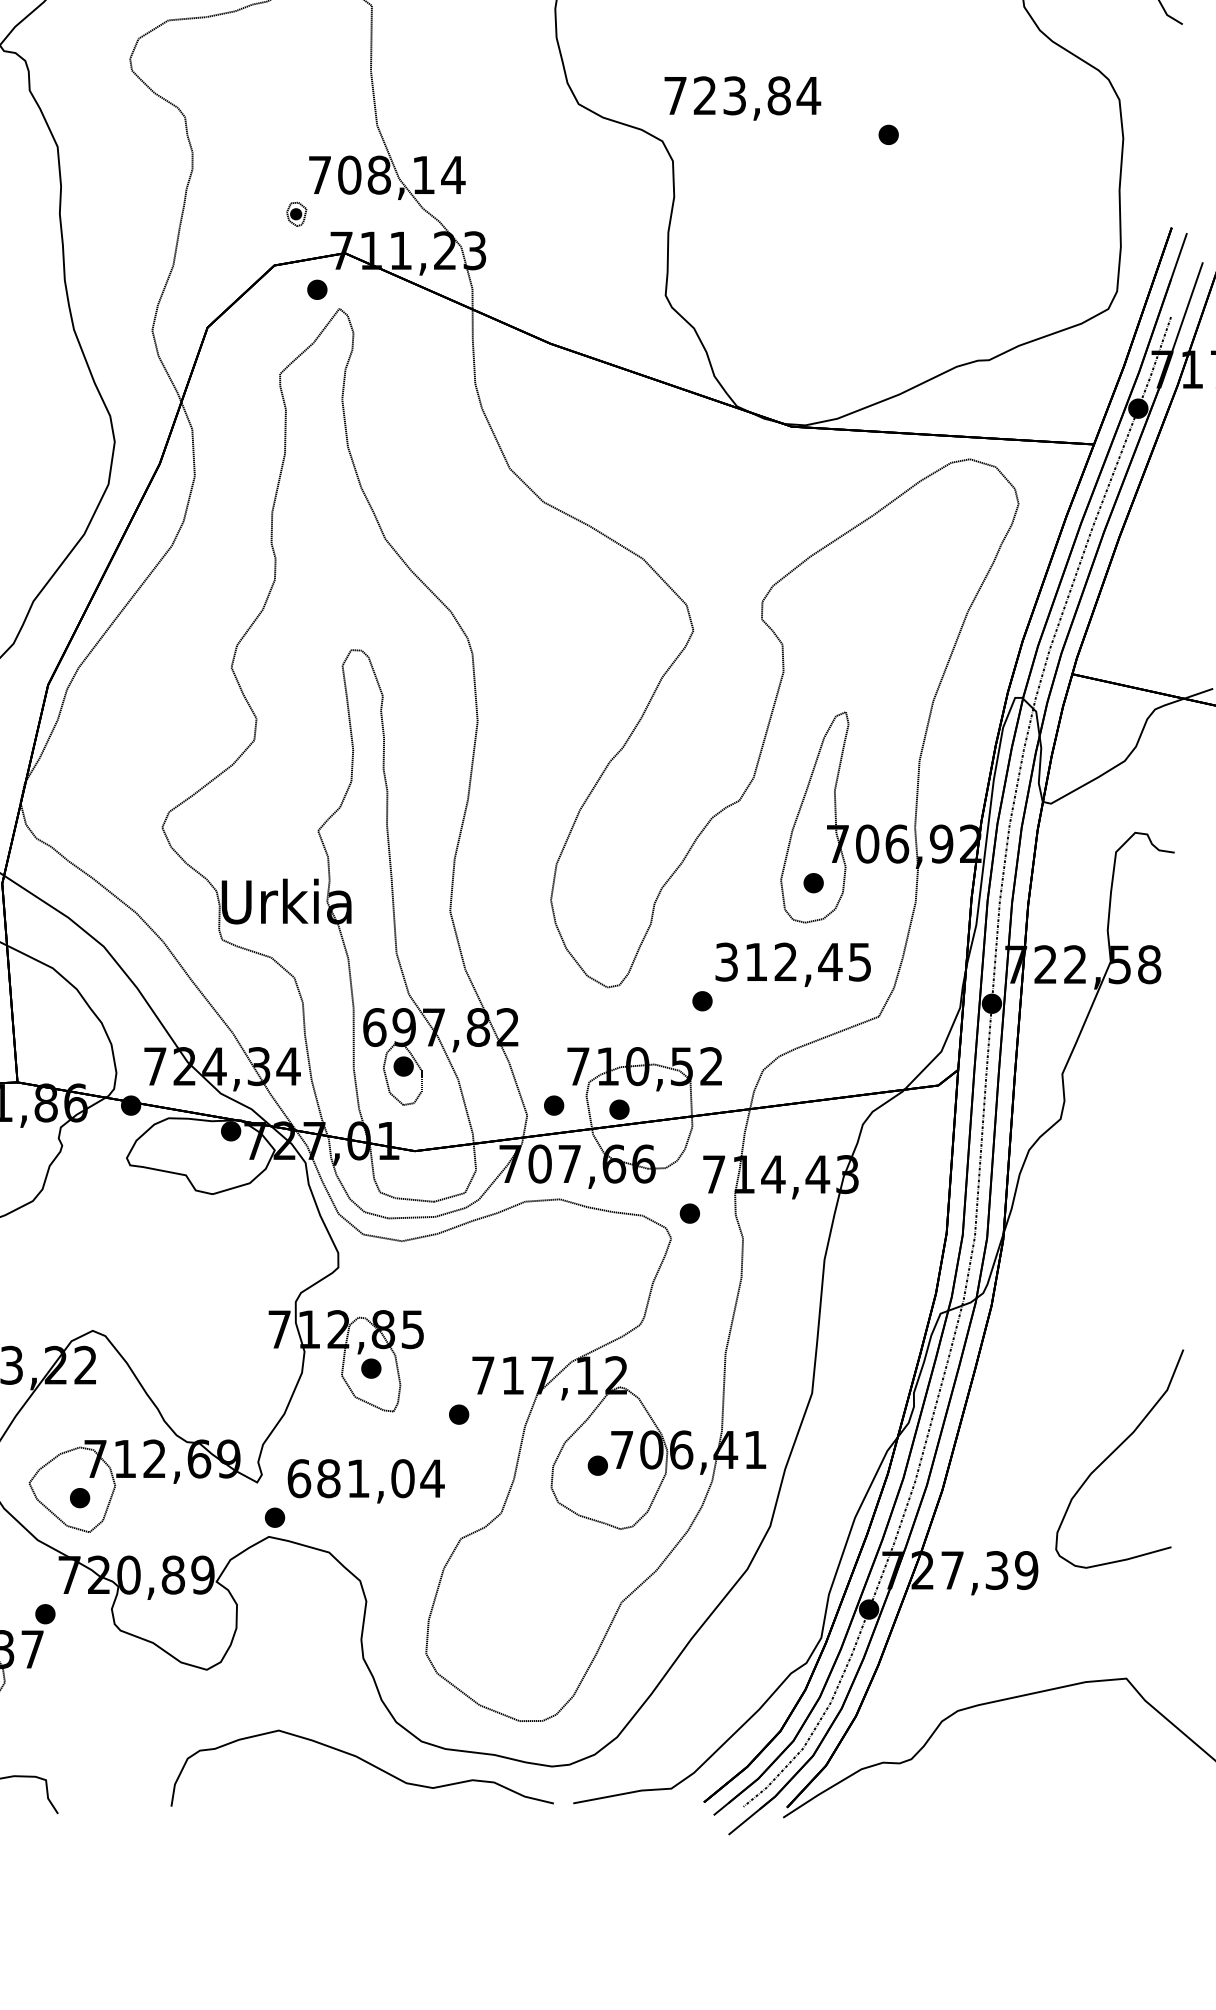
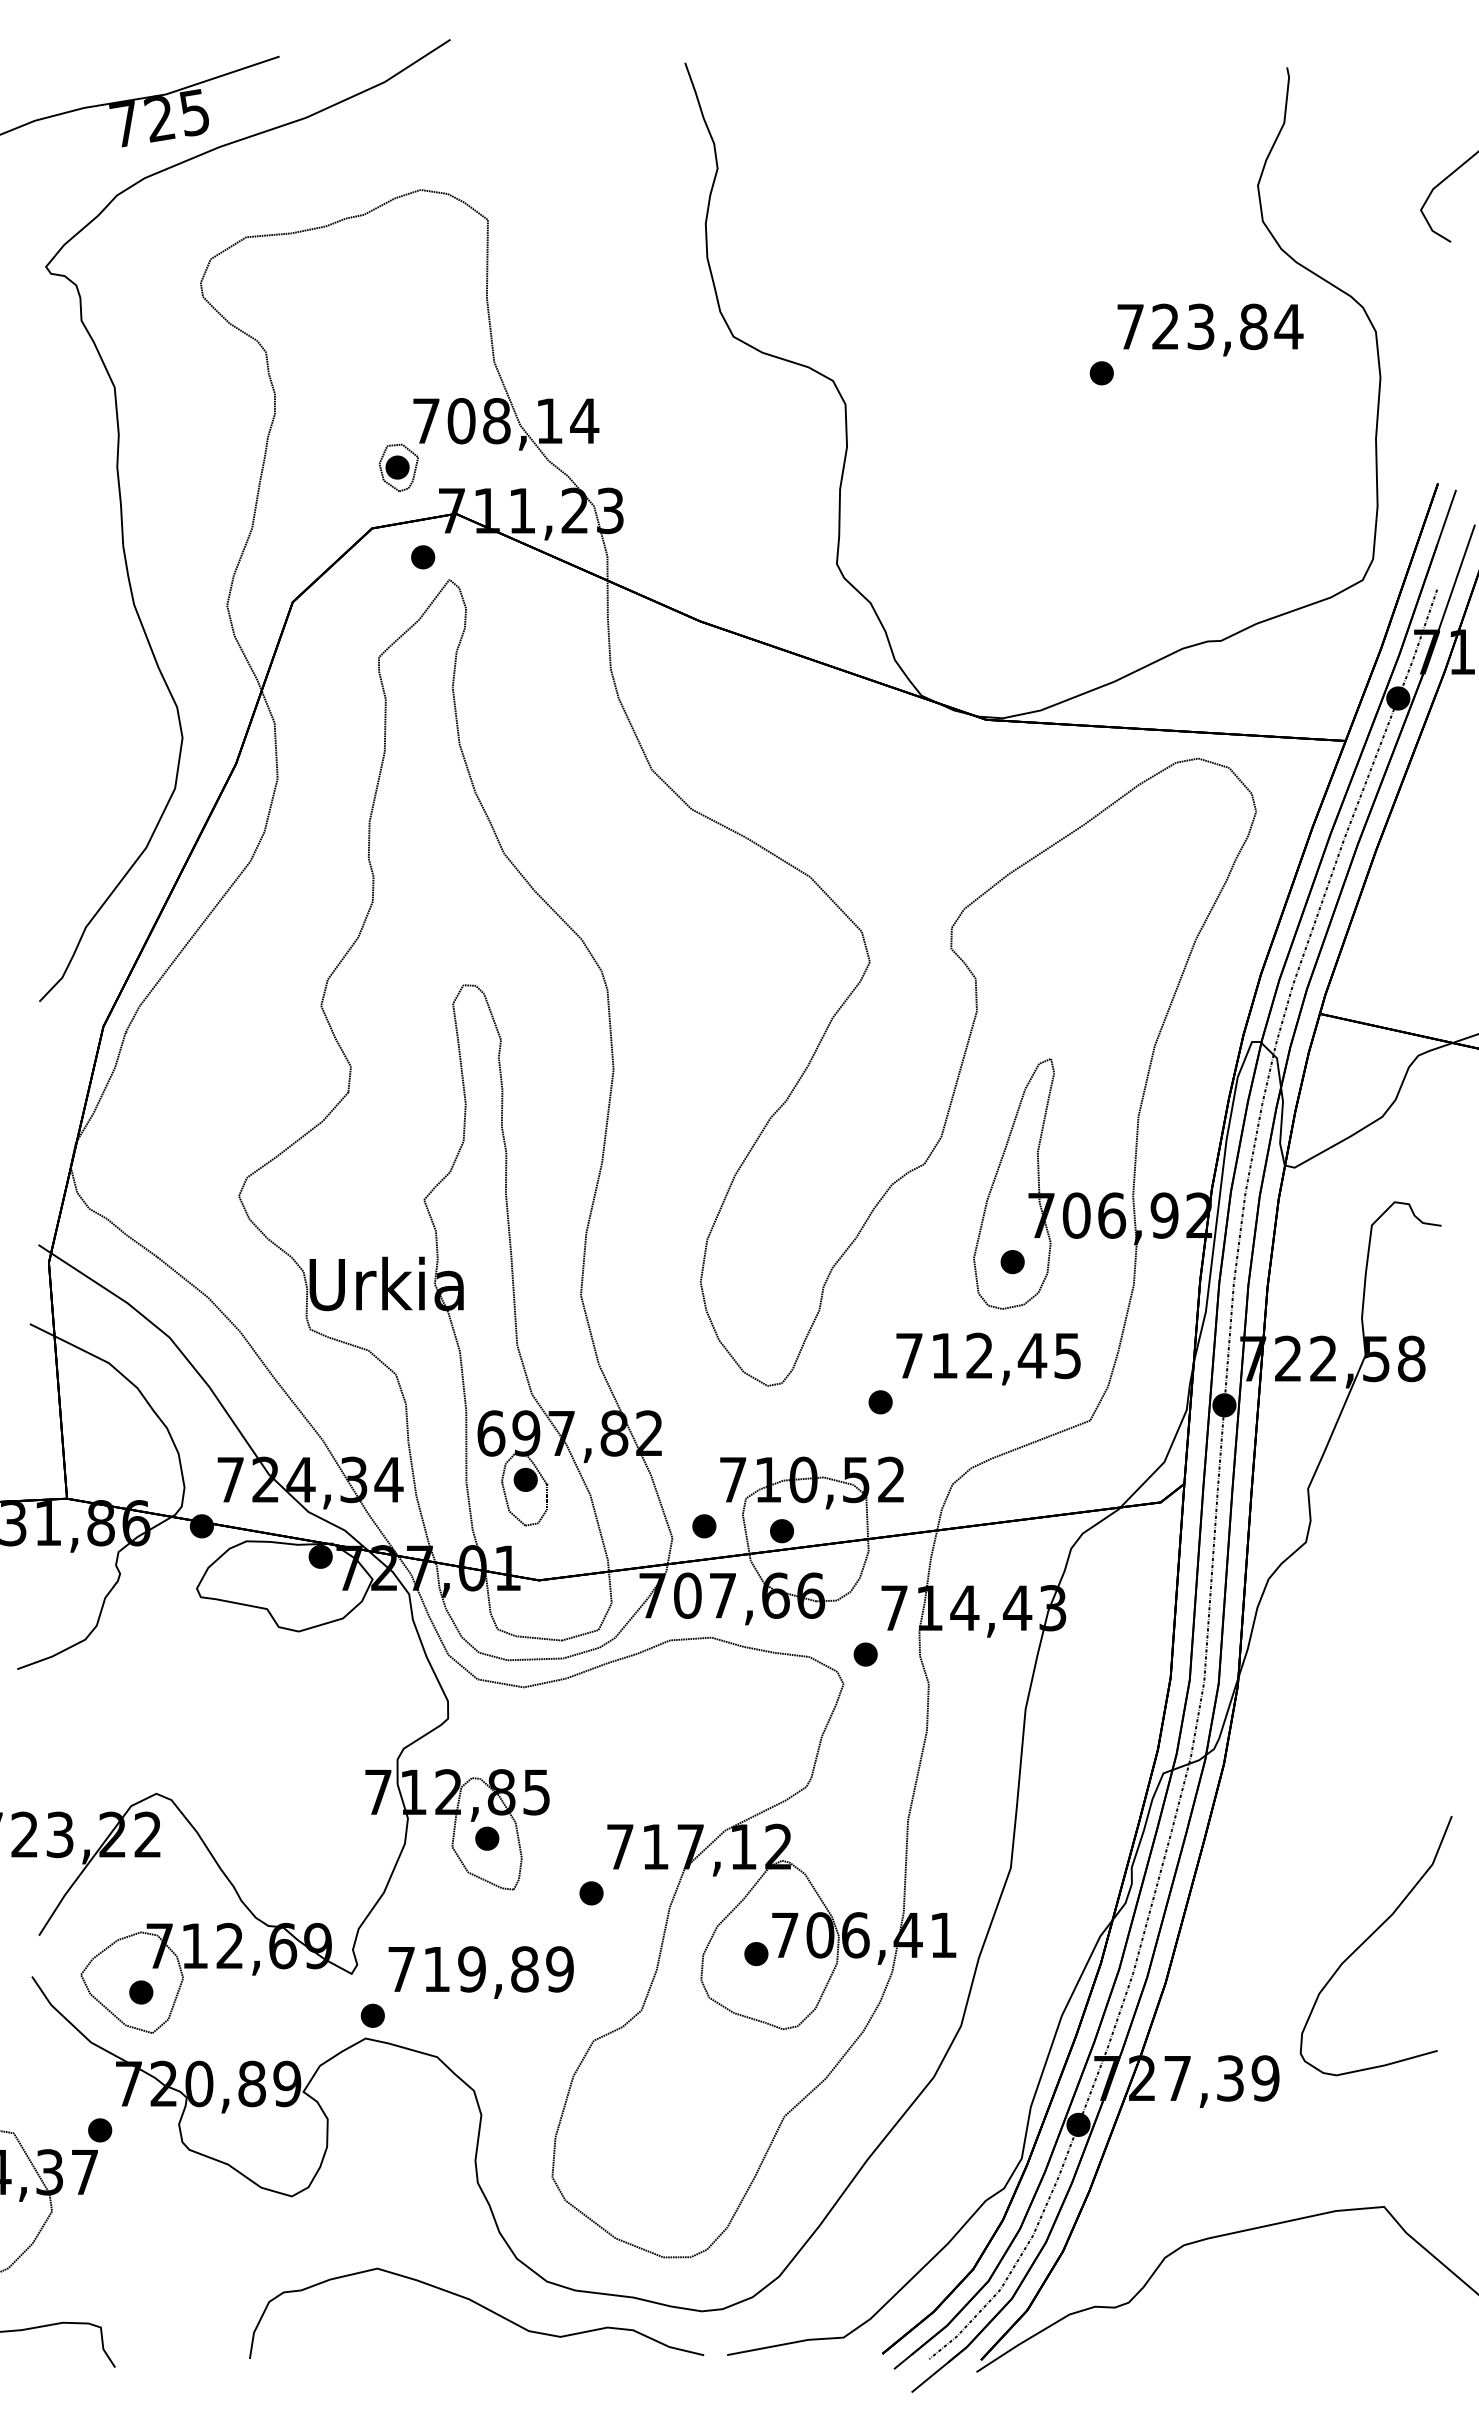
text: (742, 98) -> (1210, 329), moved
part: (296, 214) -> (398, 467), size x1.67
text: (726, 961) -> (909, 1355), 312,45 -> 712,45
text: (366, 1478) -> (481, 1969), 681,04 -> 719,89

